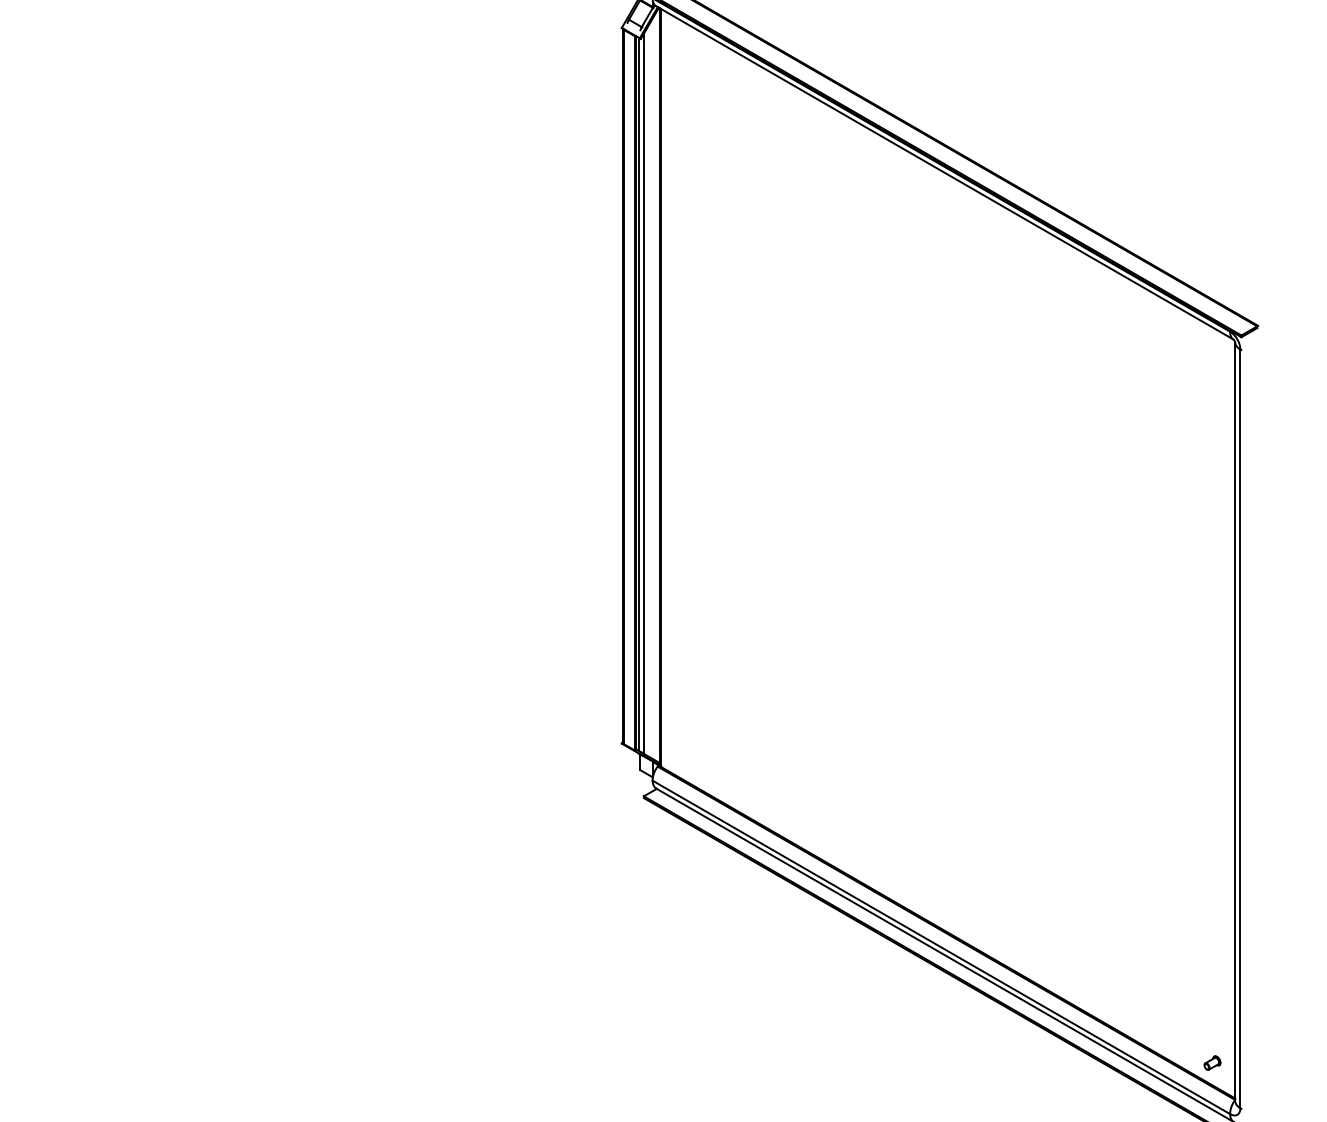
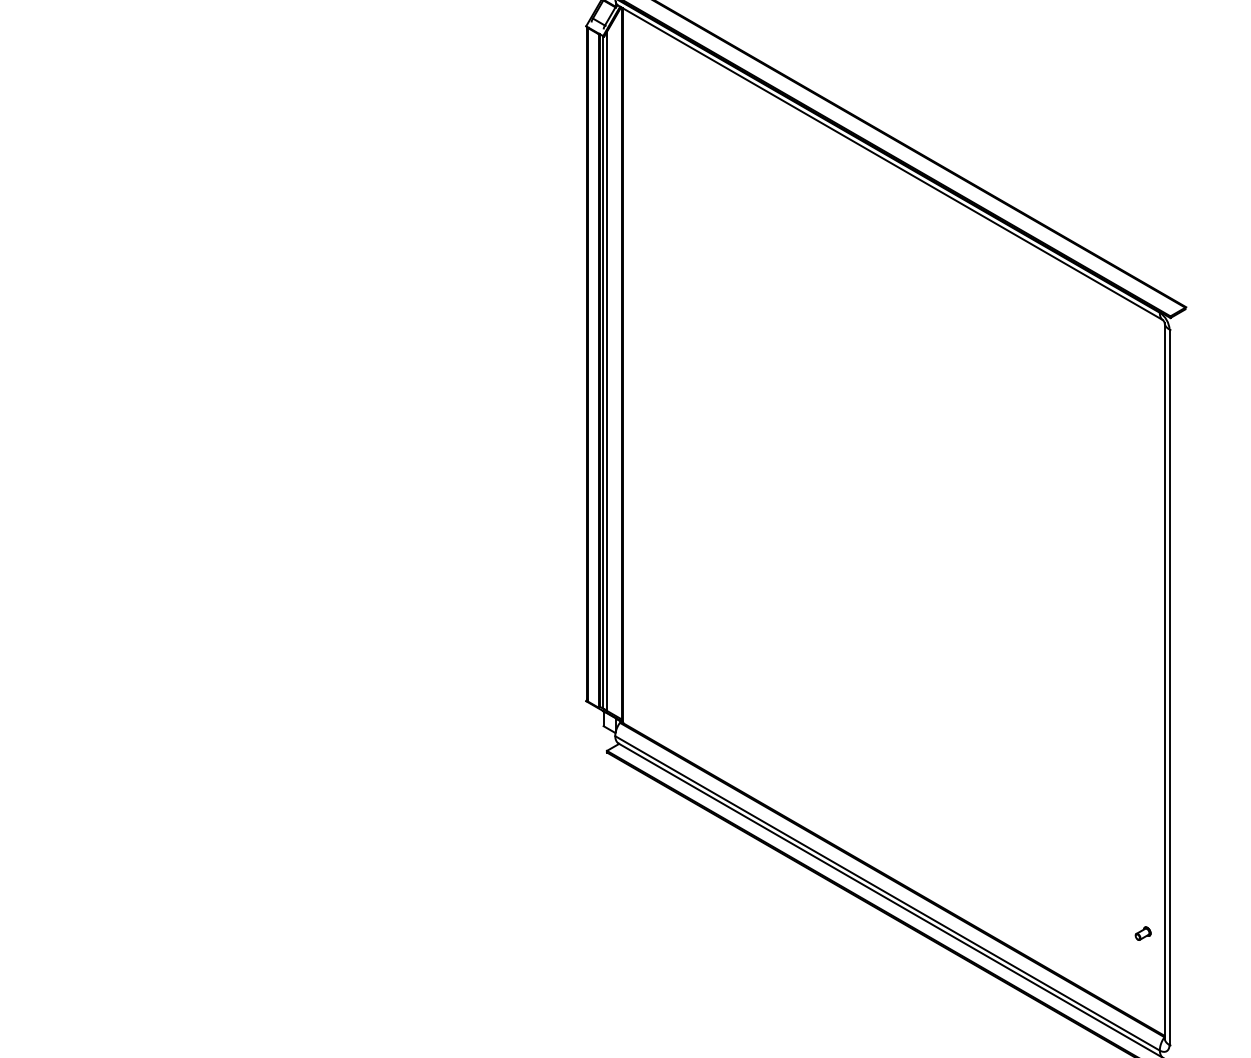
part: (1212, 1062) -> (1143, 933), moved

